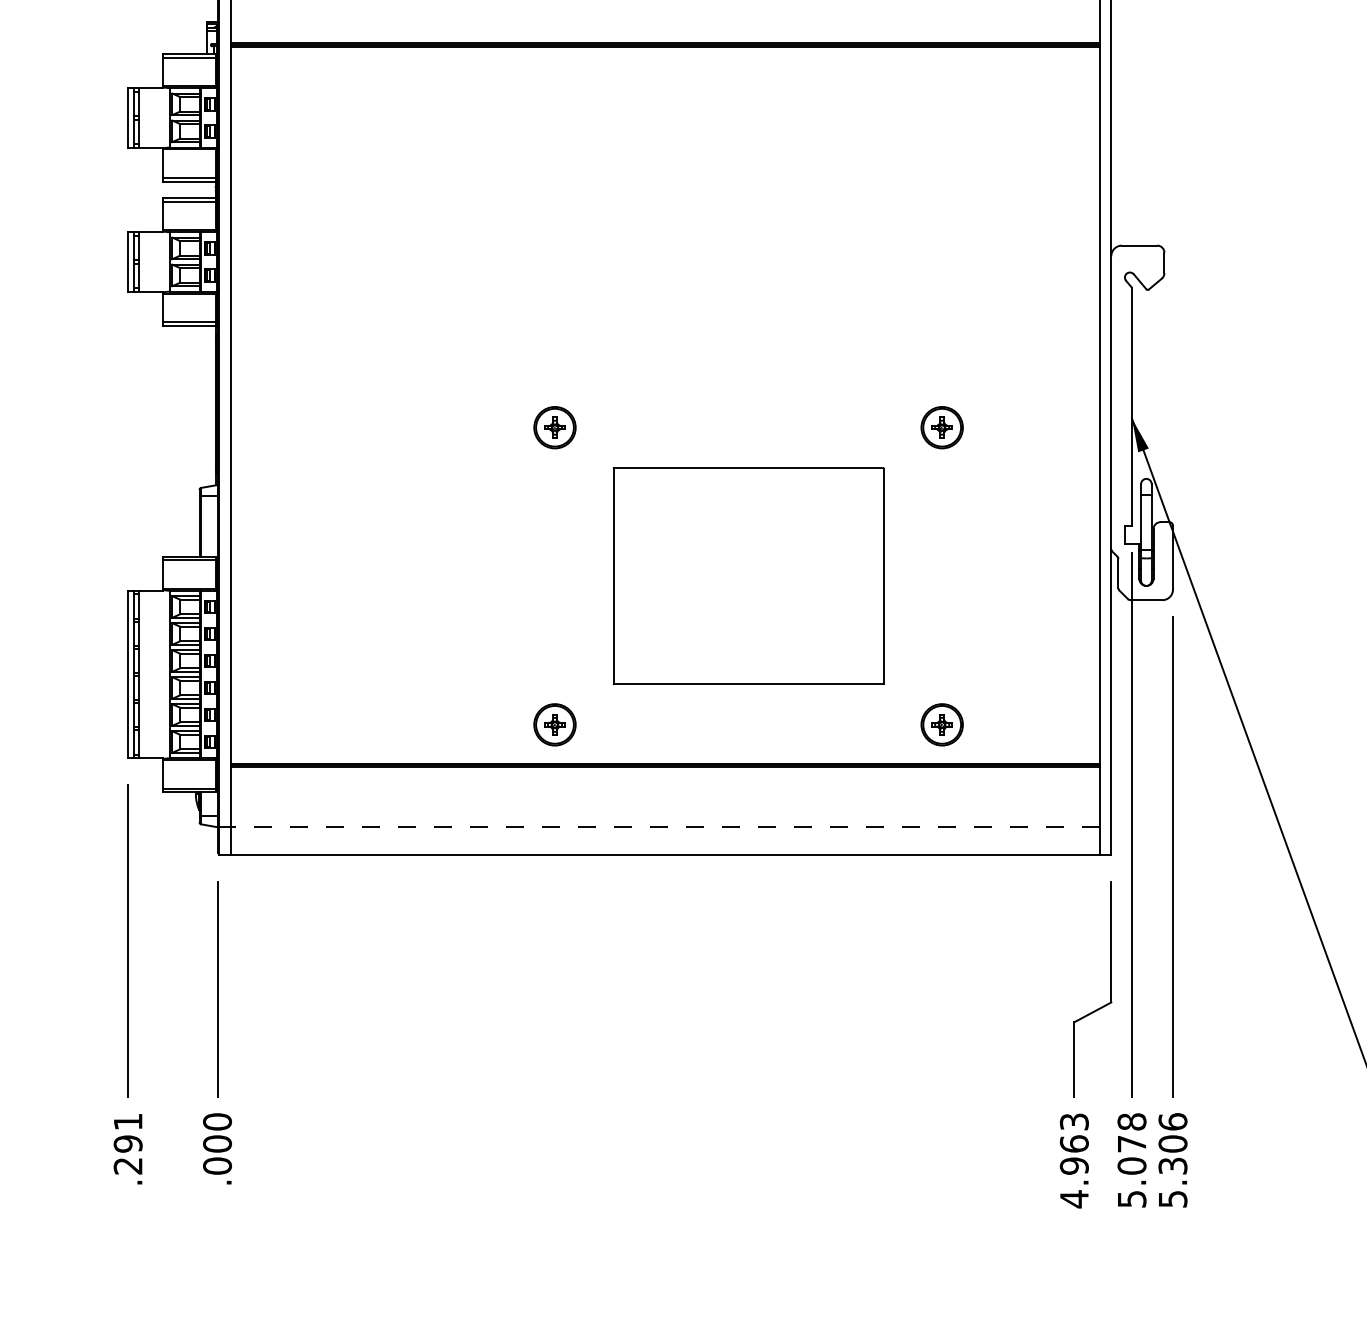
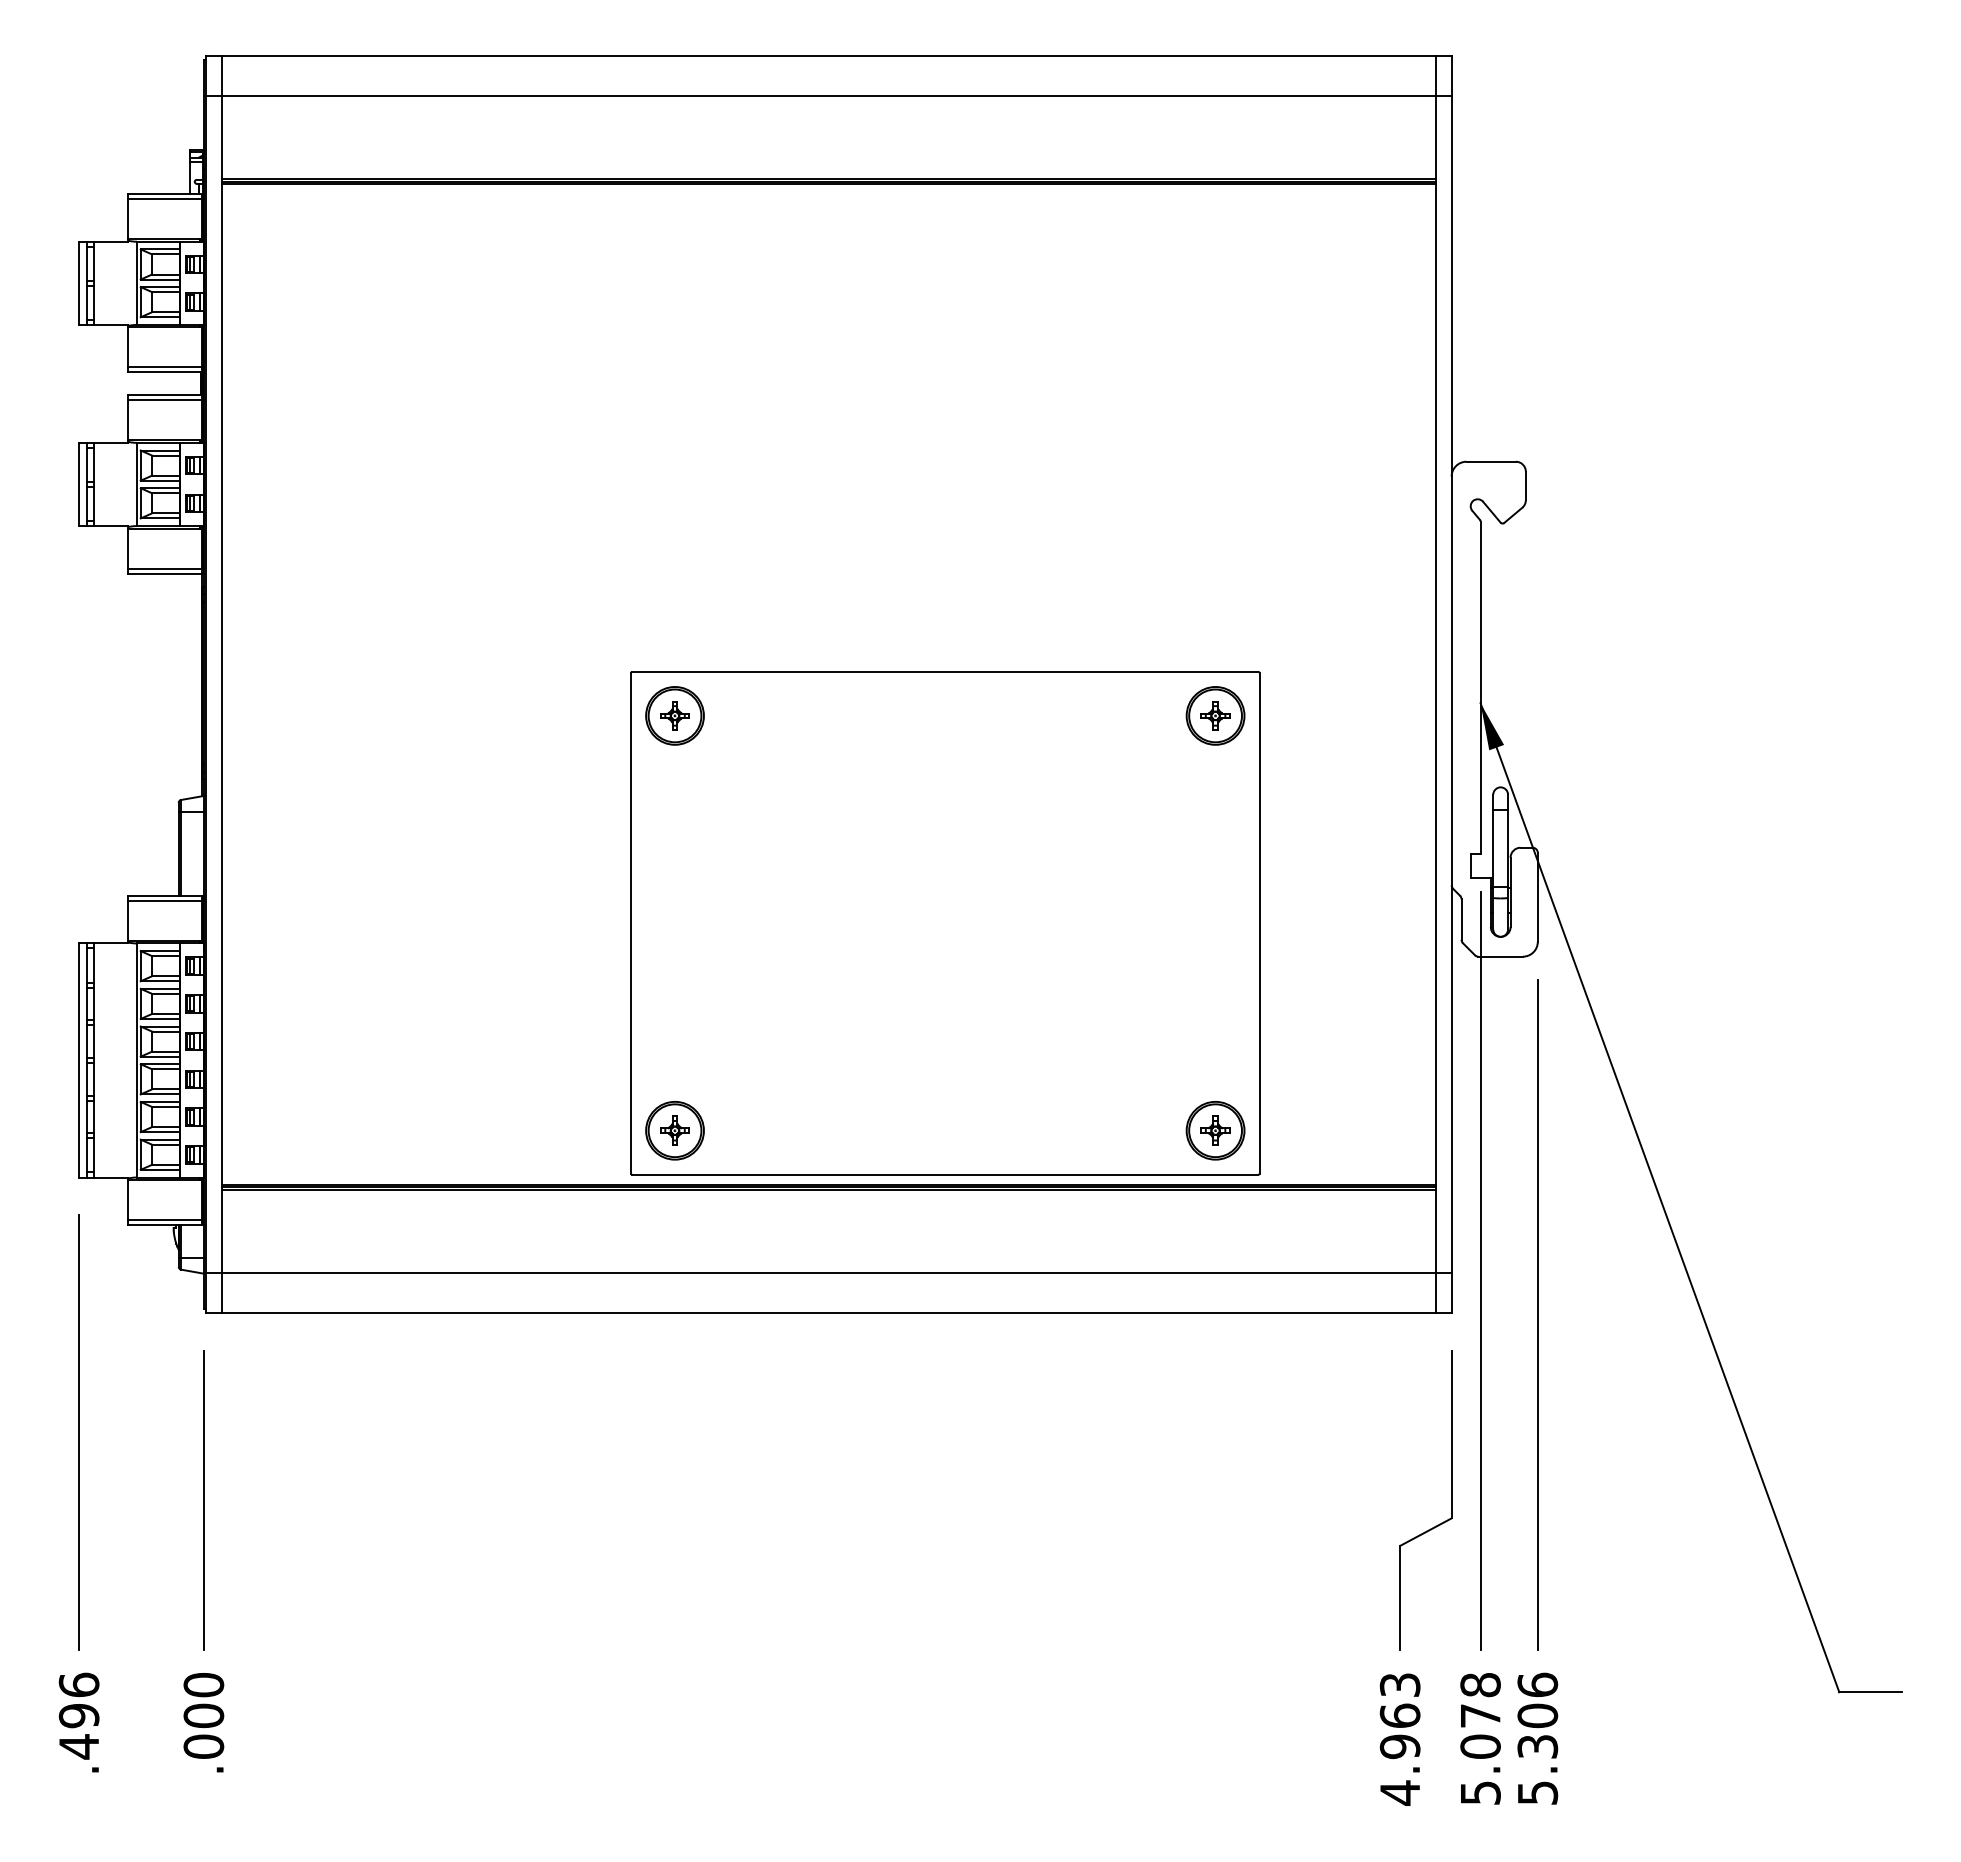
part: (748, 576) -> (945, 923), size x1.67
line: (664, 826) -> (827, 1272), dashed -> solid
text: (127, 1143) -> (78, 1715), .291 -> .496

